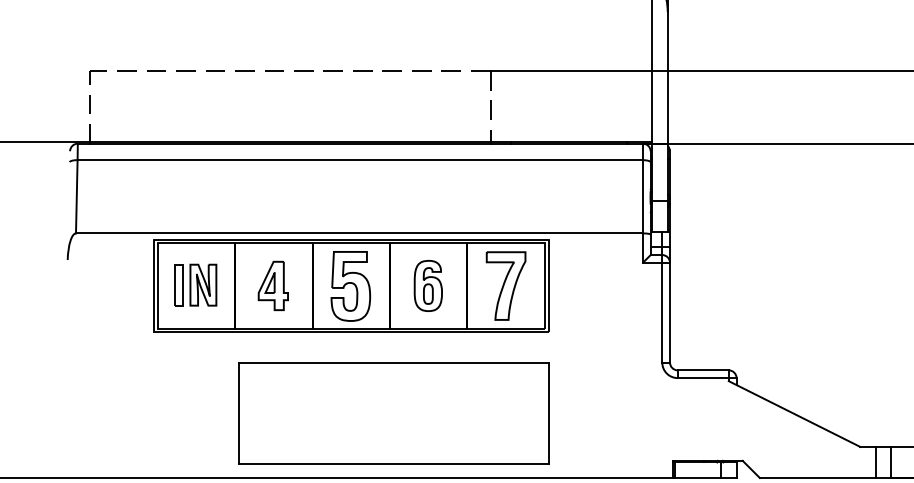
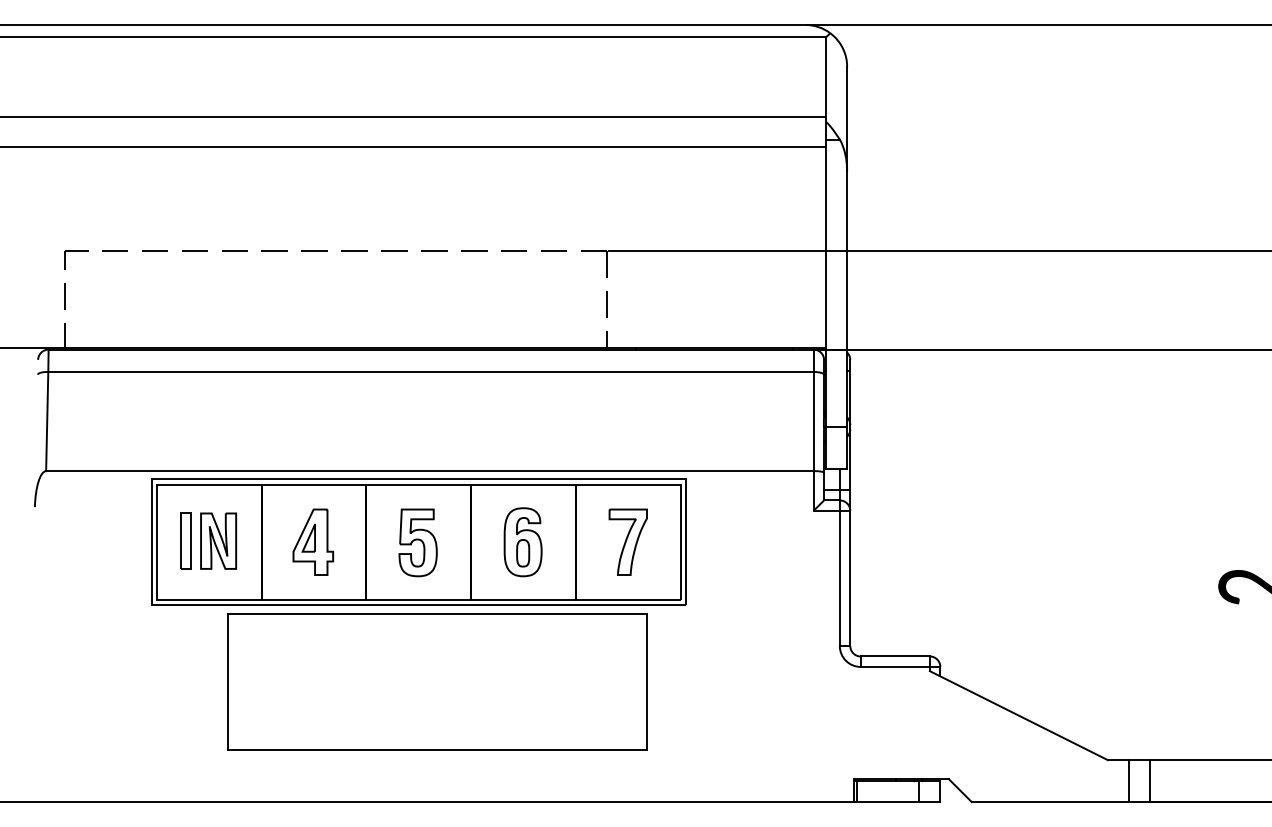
part: (505, 285) -> (627, 541), size x0.71
part: (350, 286) -> (417, 542), size x0.71
part: (393, 413) -> (437, 681), moved

